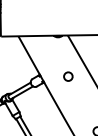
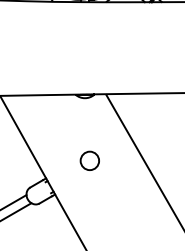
circle: (68, 76) -> (90, 160), moved

